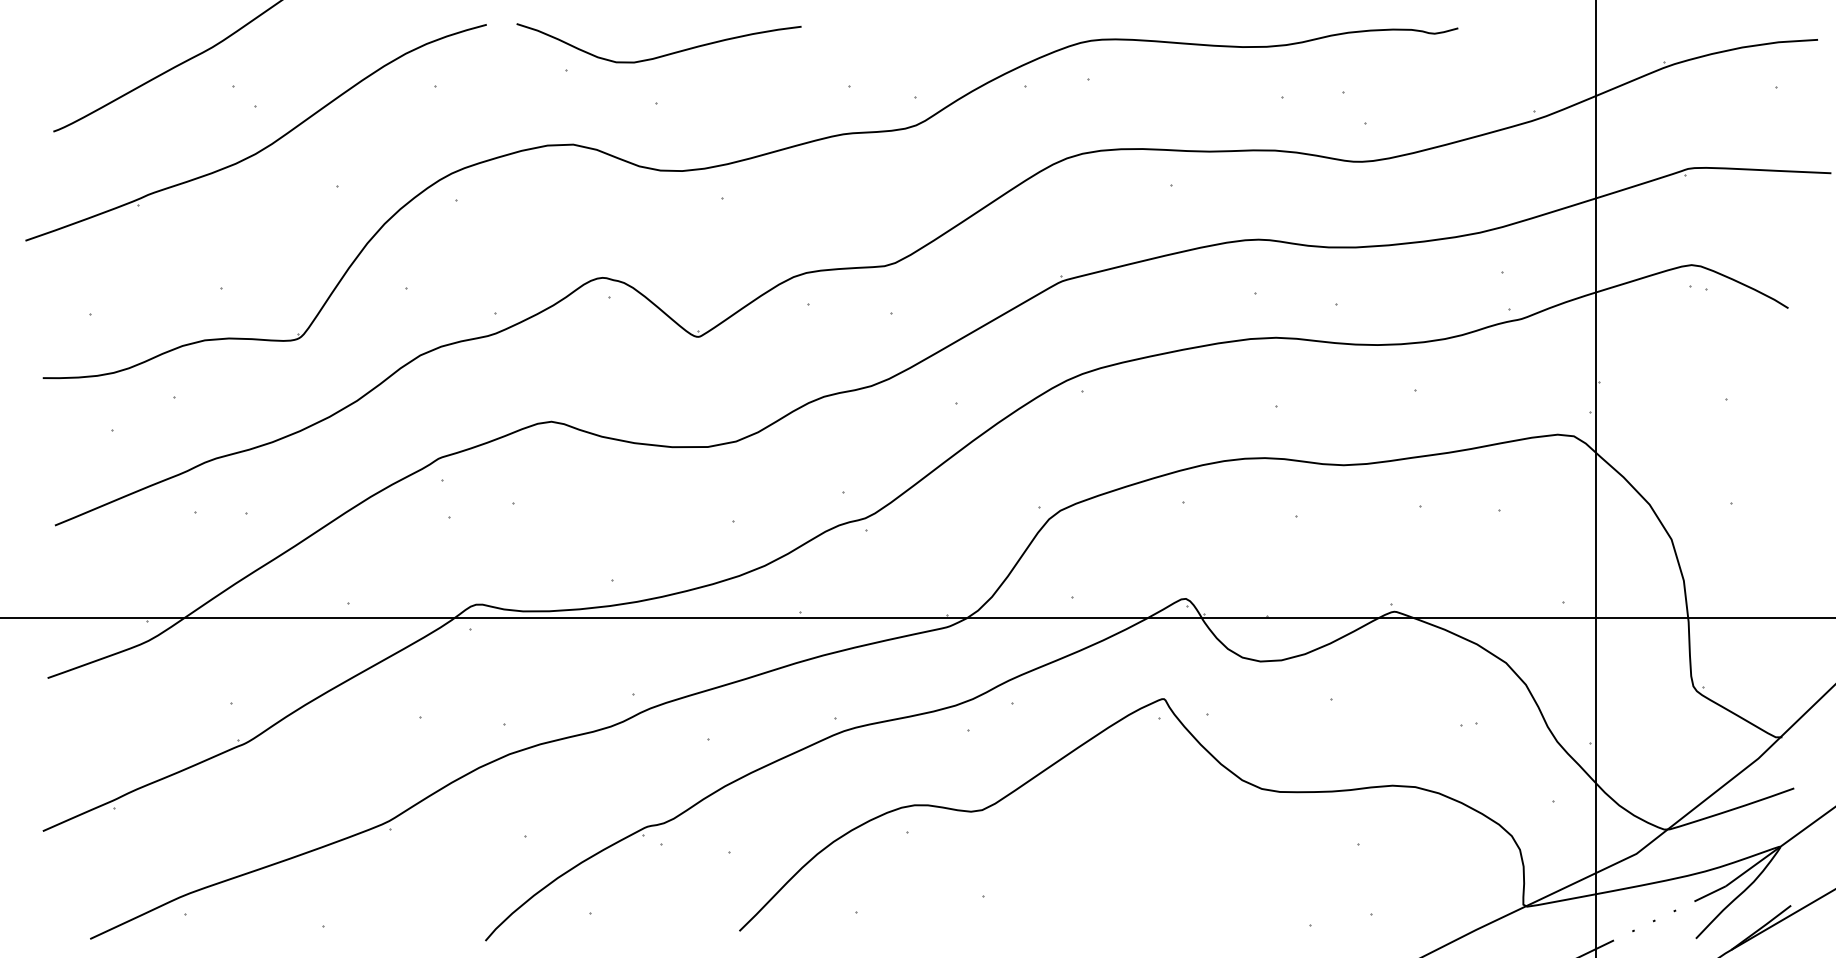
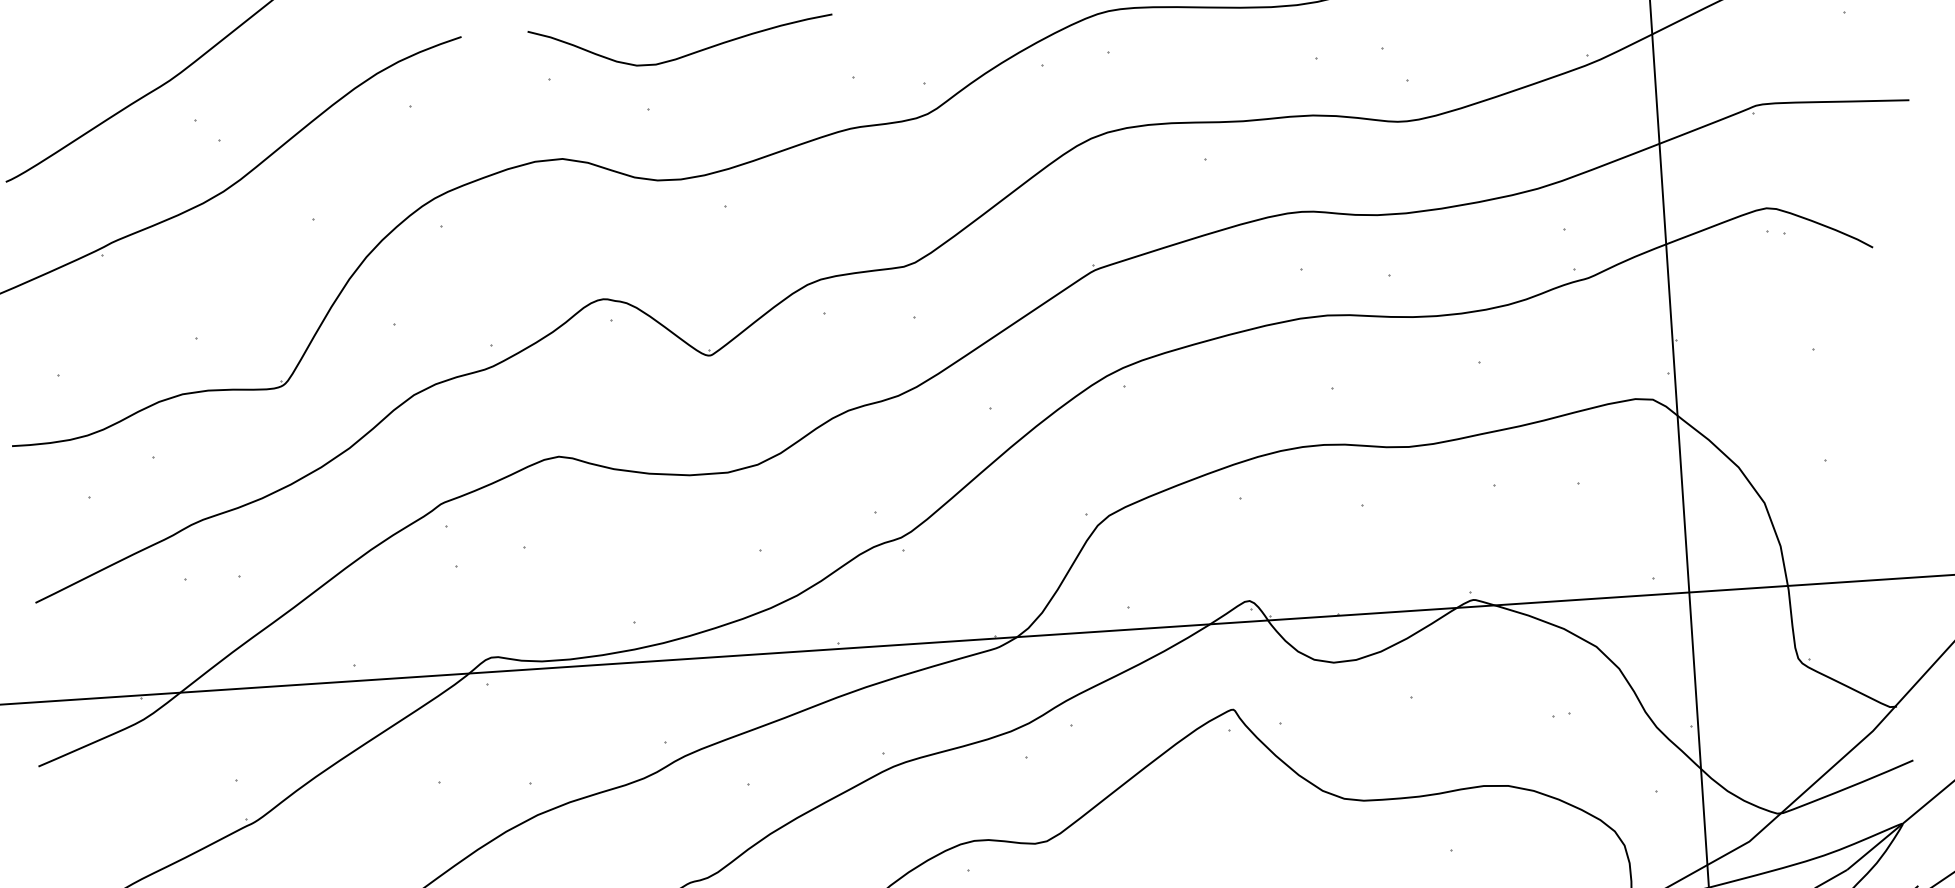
curve: (660, 55) -> (683, 55), moved

